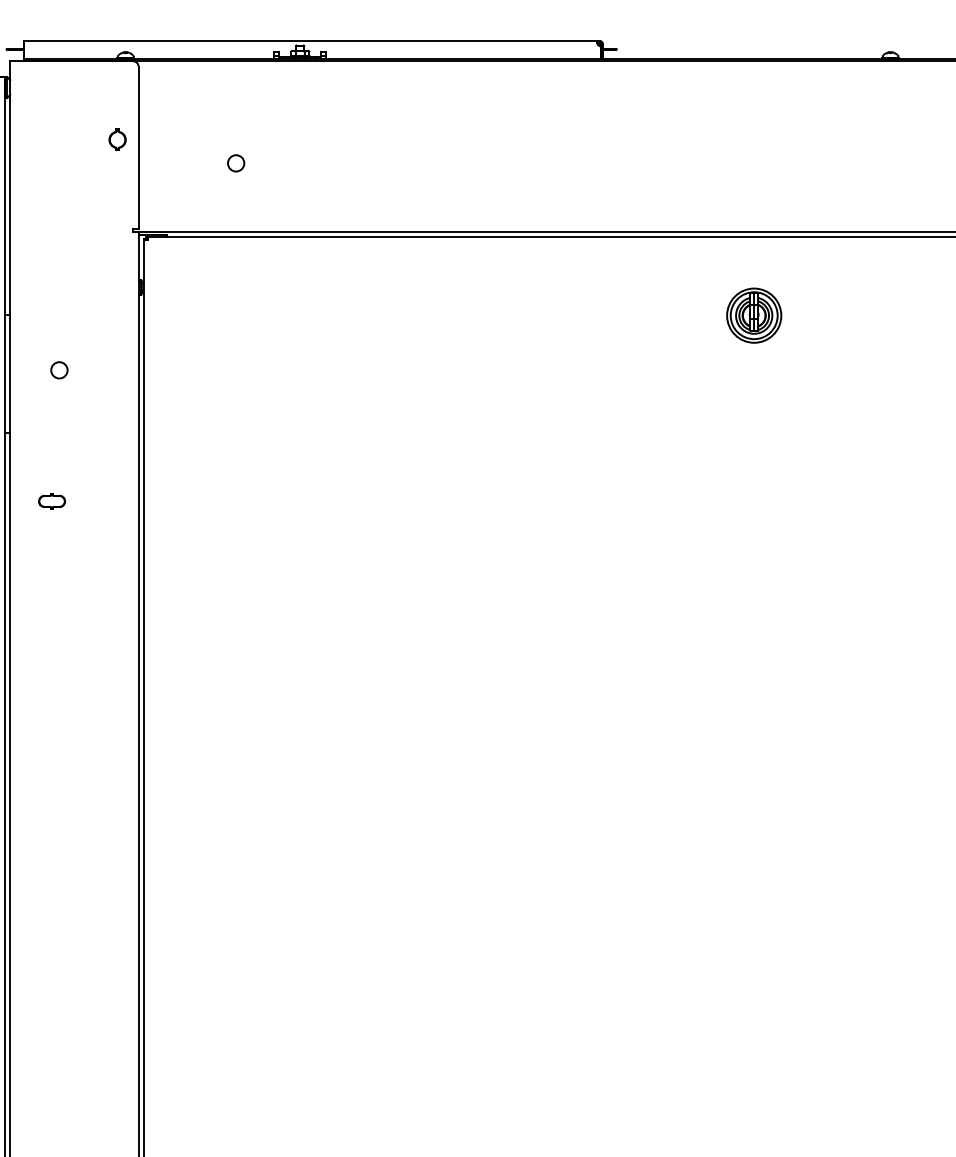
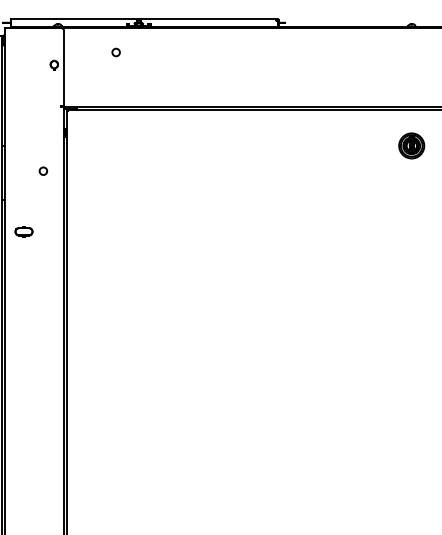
circle: (234, 163) -> (115, 52), moved
part: (753, 314) -> (411, 145), moved
circle: (59, 368) -> (43, 170), moved
part: (50, 500) -> (23, 231), size x1.43

